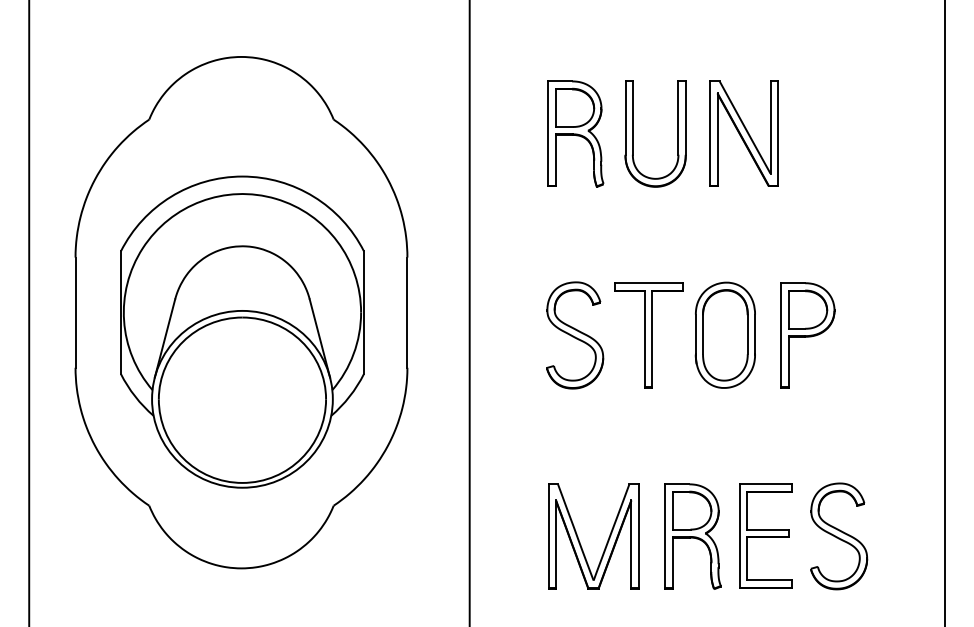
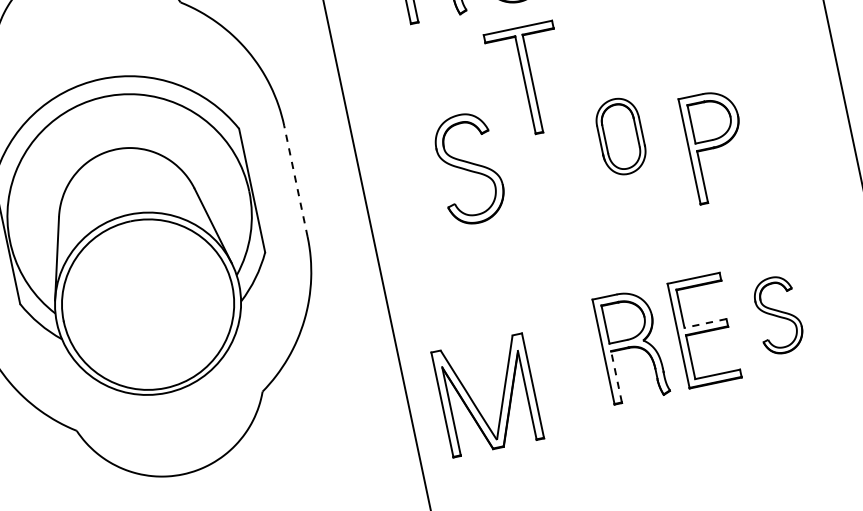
line: (407, 312) -> (295, 181), solid -> dashed
part: (724, 334) -> (620, 136), size x0.7
part: (648, 335) -> (528, 80), moved
part: (807, 335) -> (716, 146), moved
line: (768, 529) -> (705, 323), solid -> dashed
part: (839, 536) -> (778, 315), size x0.7
part: (579, 539) -> (474, 401), moved
line: (672, 561) -> (615, 375), solid -> dashed

